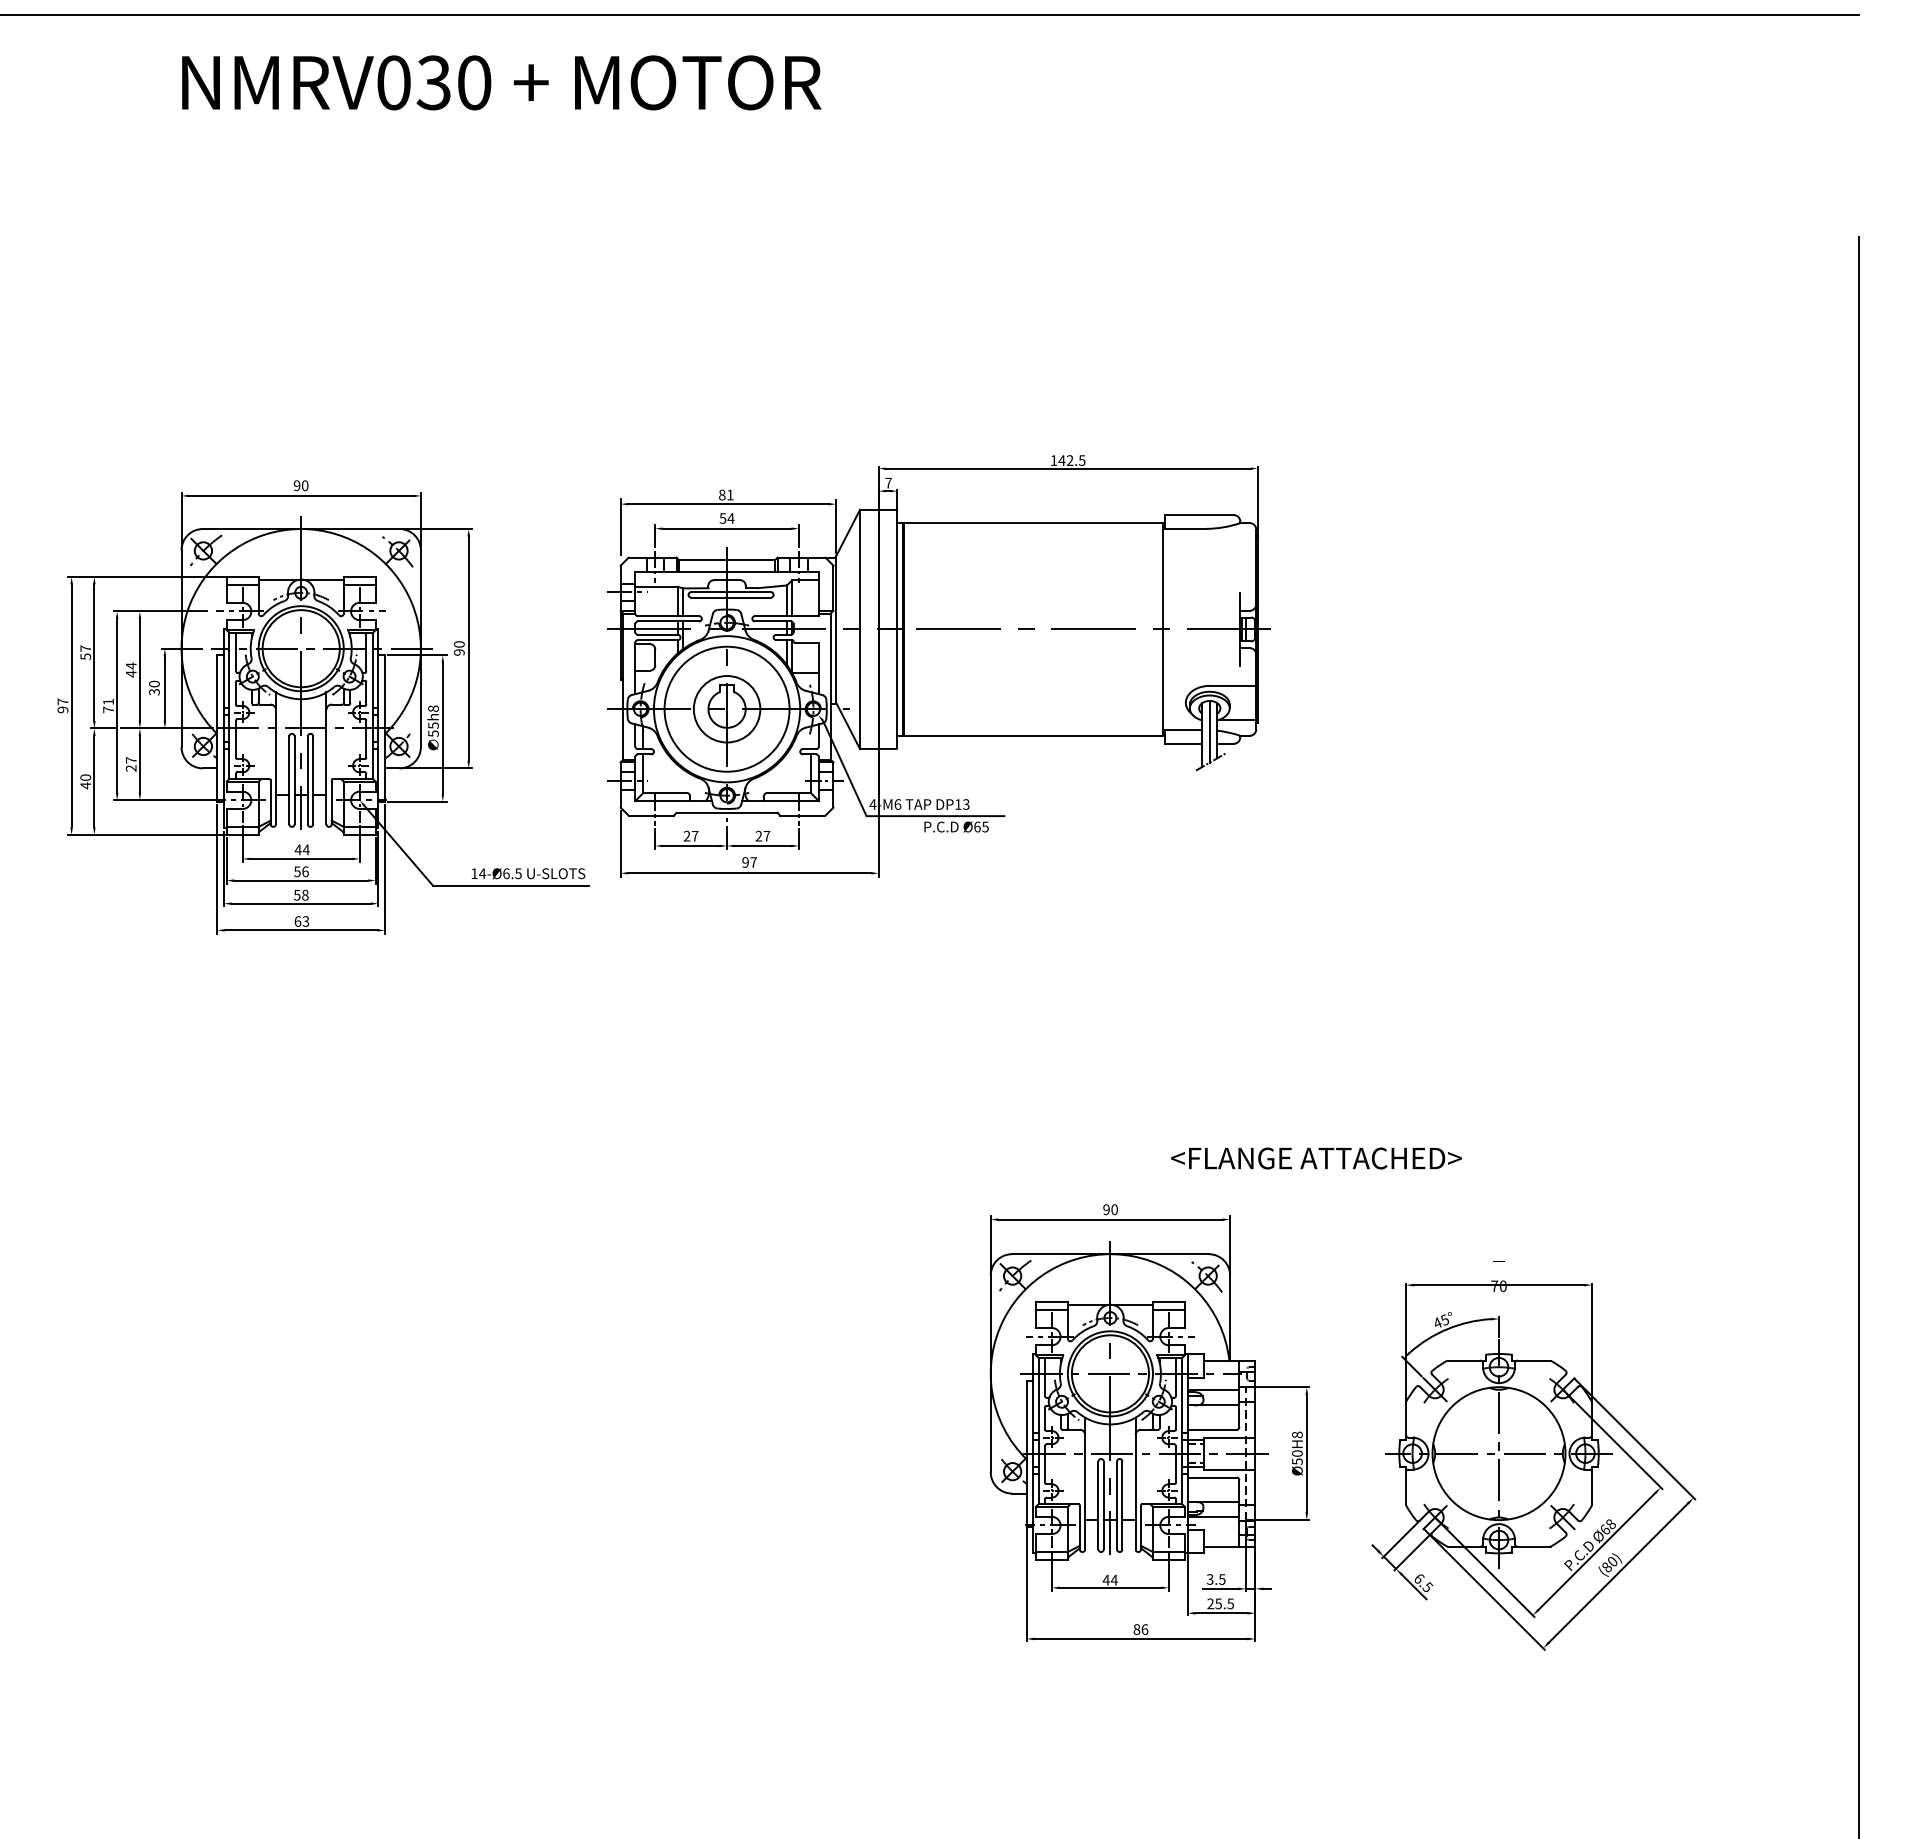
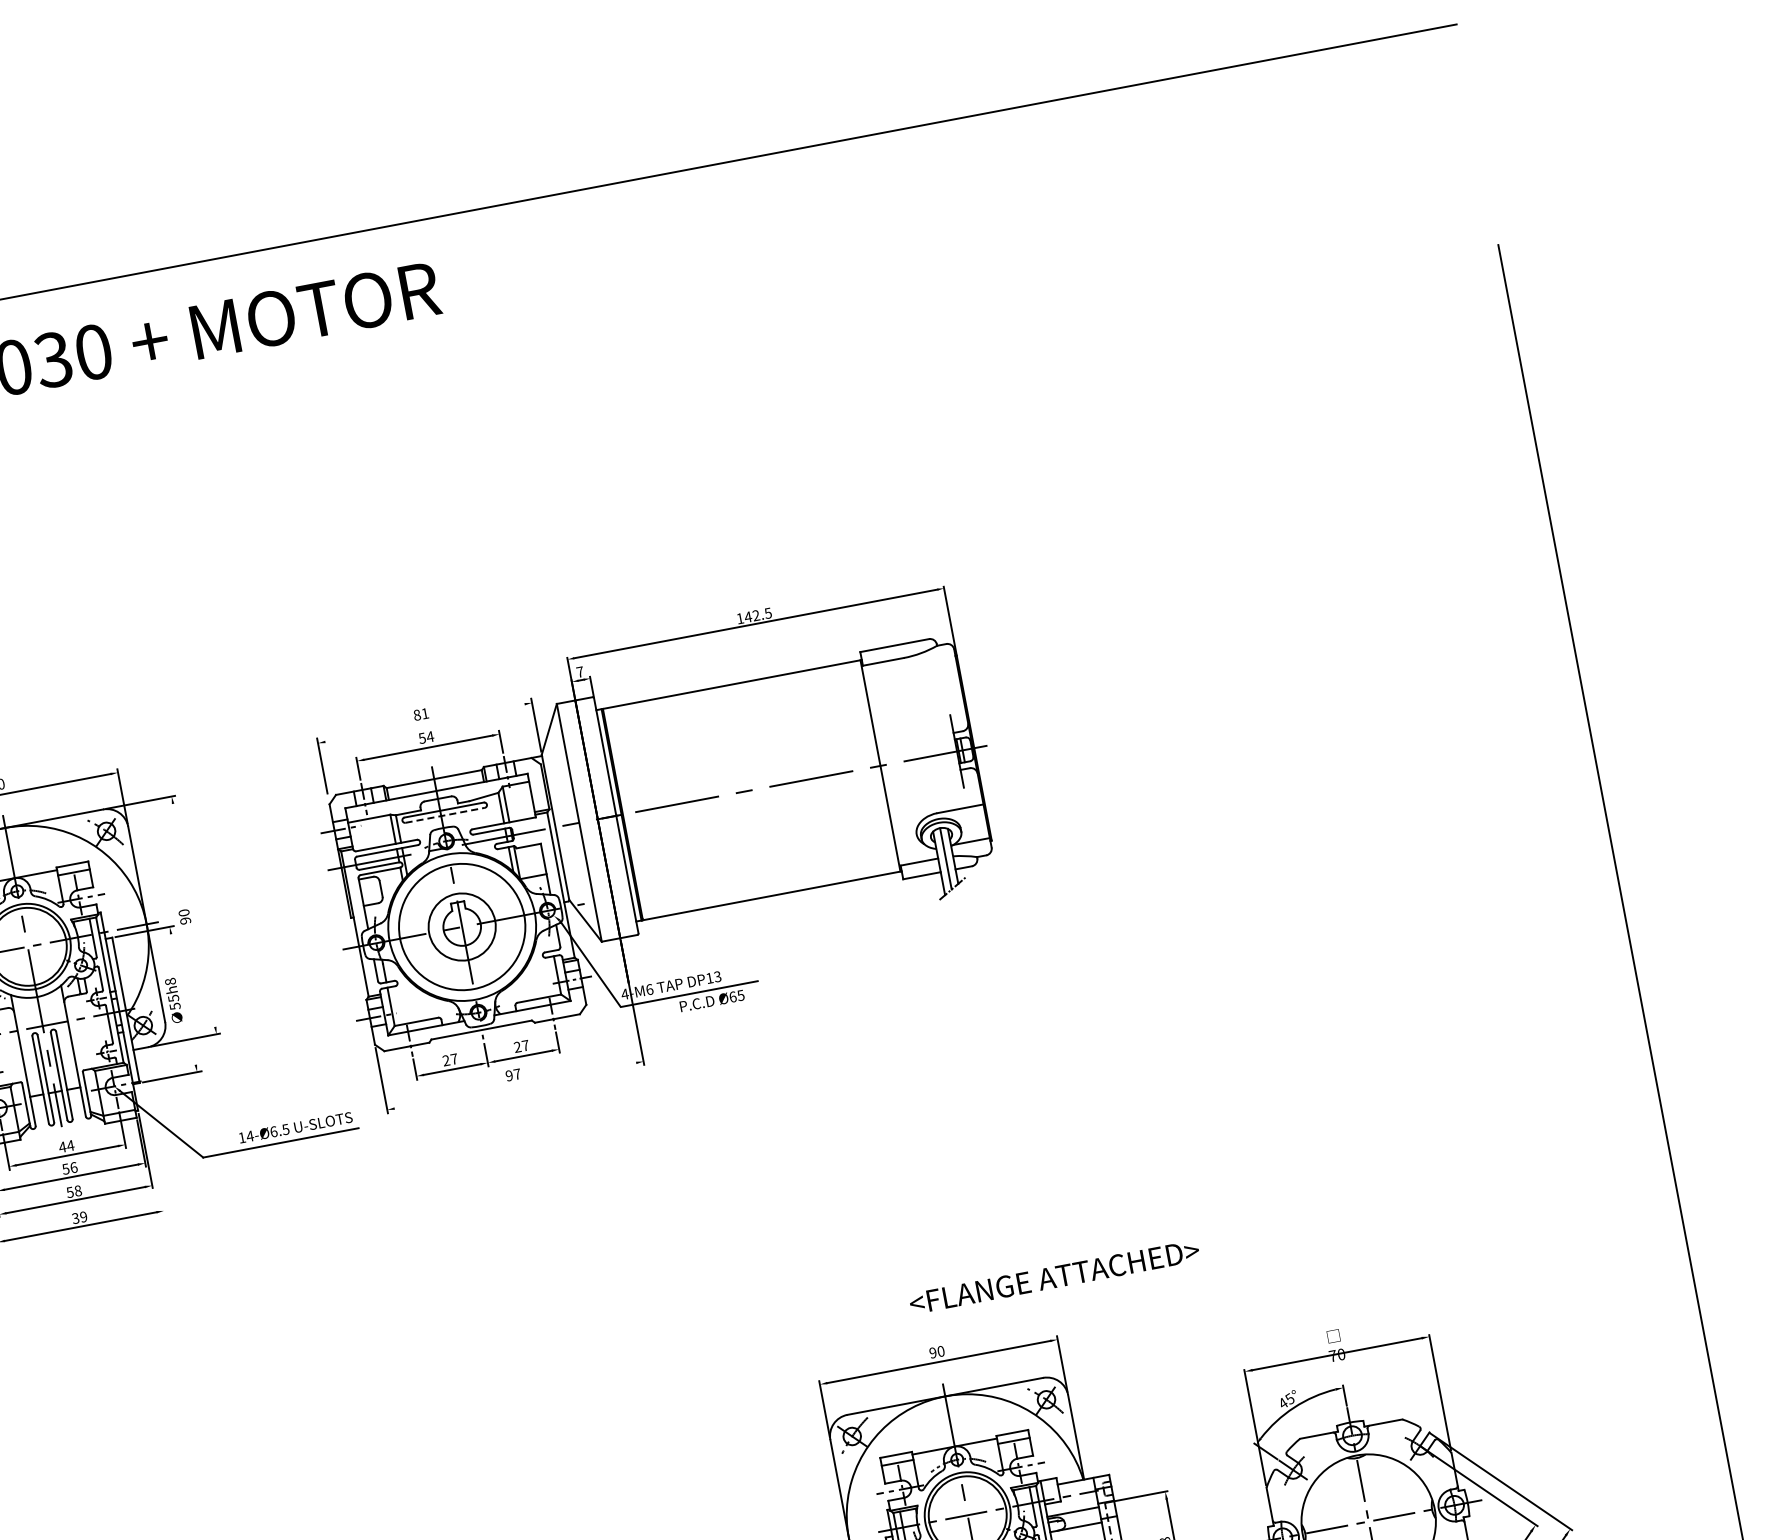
line: (728, 504) -> (425, 723), removed
line: (731, 597) -> (445, 815), solid -> dashed
line: (468, 648) -> (193, 915), removed
line: (442, 728) -> (183, 999), removed
line: (384, 868) -> (151, 1149), removed
line: (749, 873) -> (515, 1085), removed
text: (301, 921) -> (79, 1217), 63 -> 39
text: (1316, 1158) -> (1054, 1277), moved

